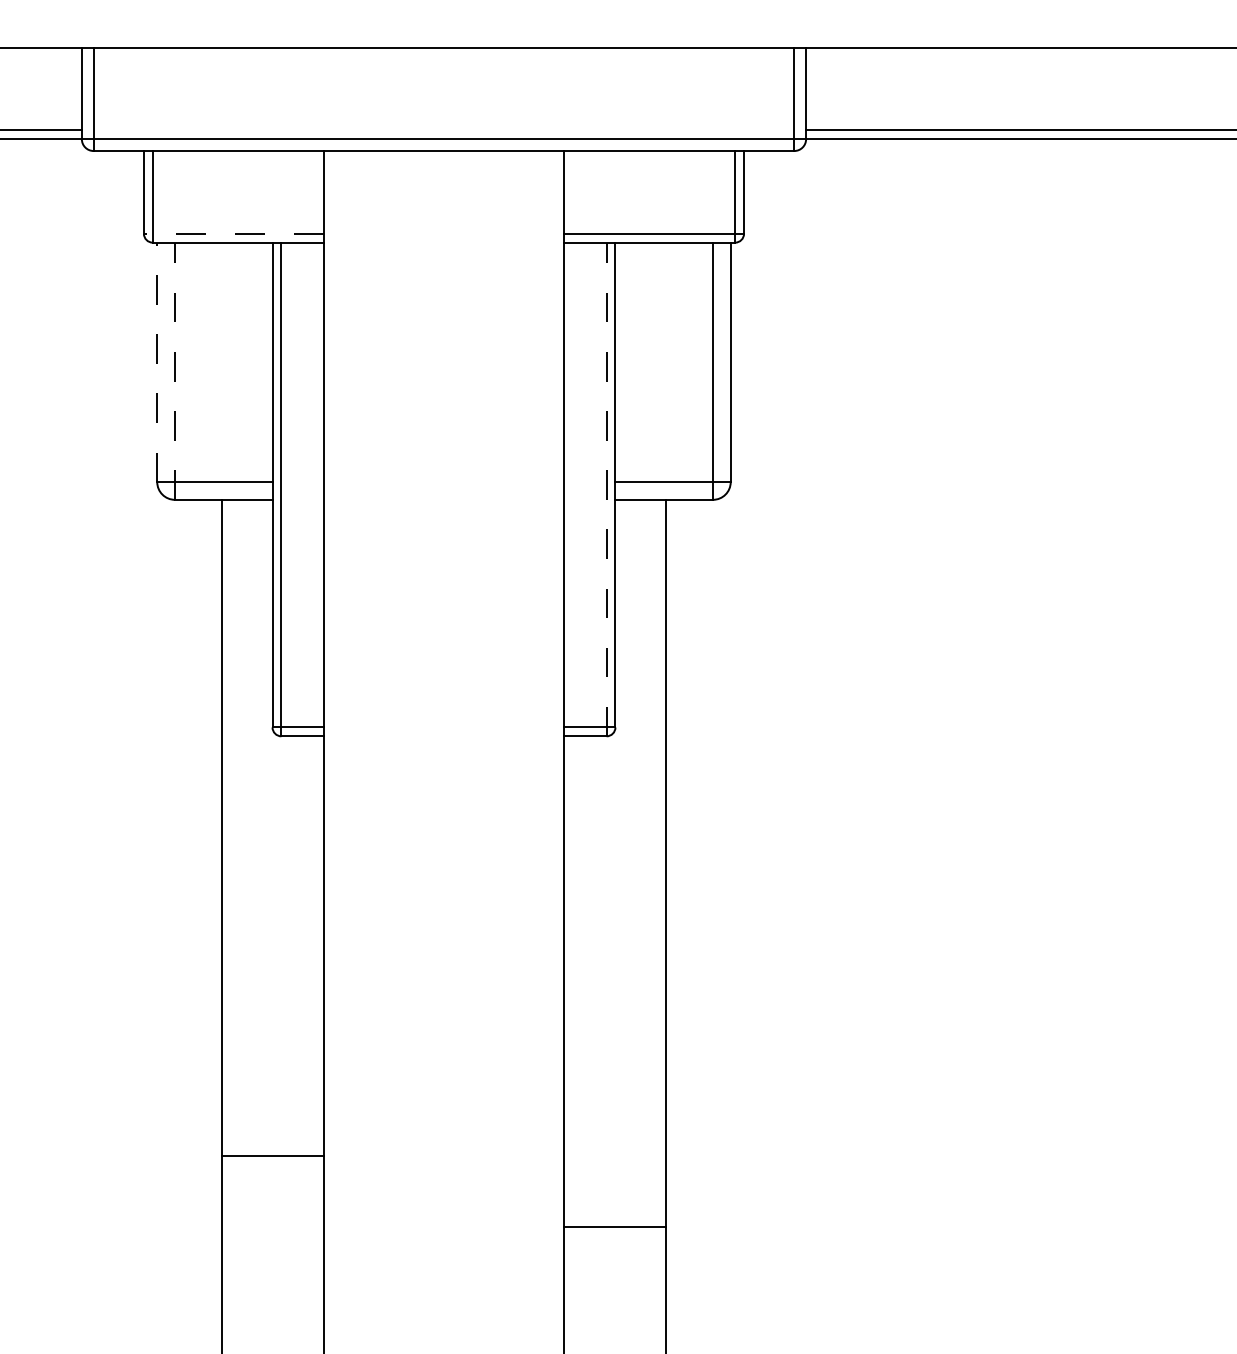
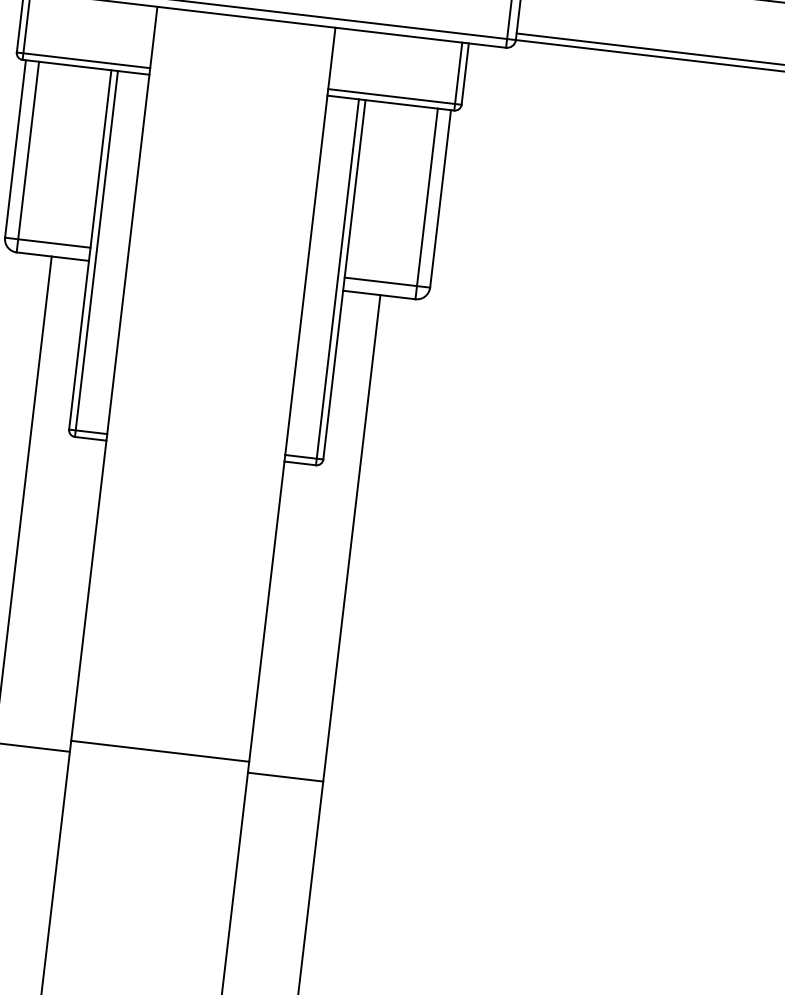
line: (233, 233) -> (83, 60), dashed -> solid
line: (157, 362) -> (15, 149), dashed -> solid
line: (174, 371) -> (27, 157), dashed -> solid
line: (606, 489) -> (337, 282), dashed -> solid
line: (443, 1141) -> (159, 751), added
line: (614, 1227) -> (285, 777), moved

